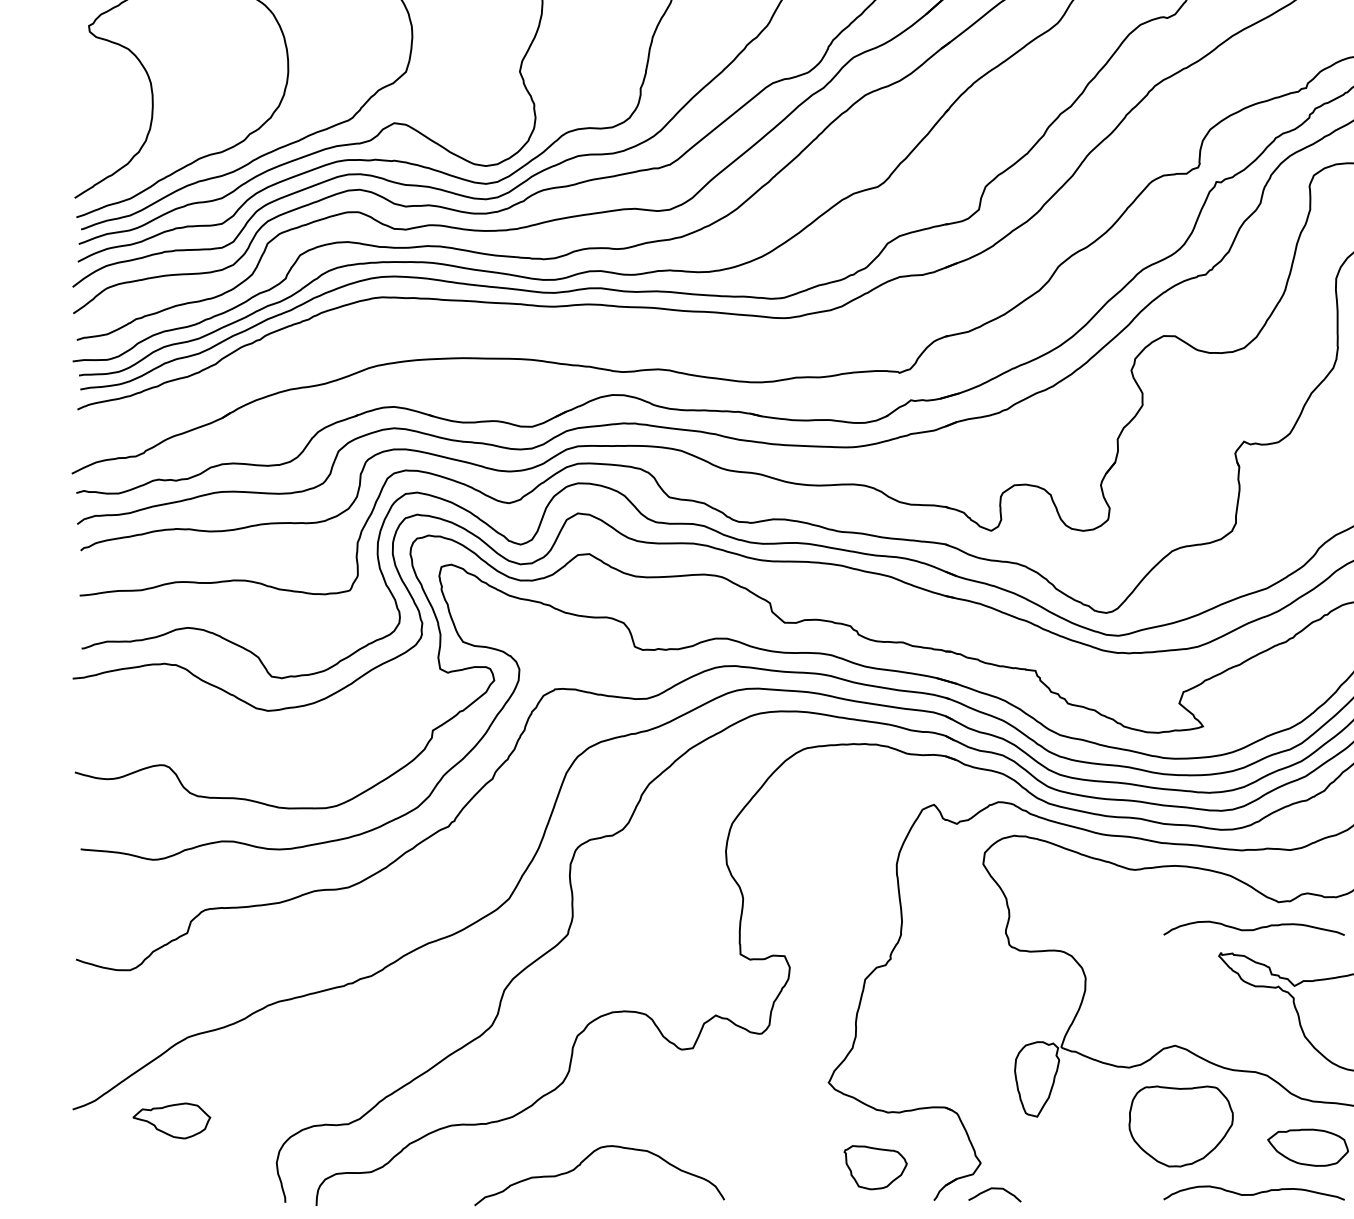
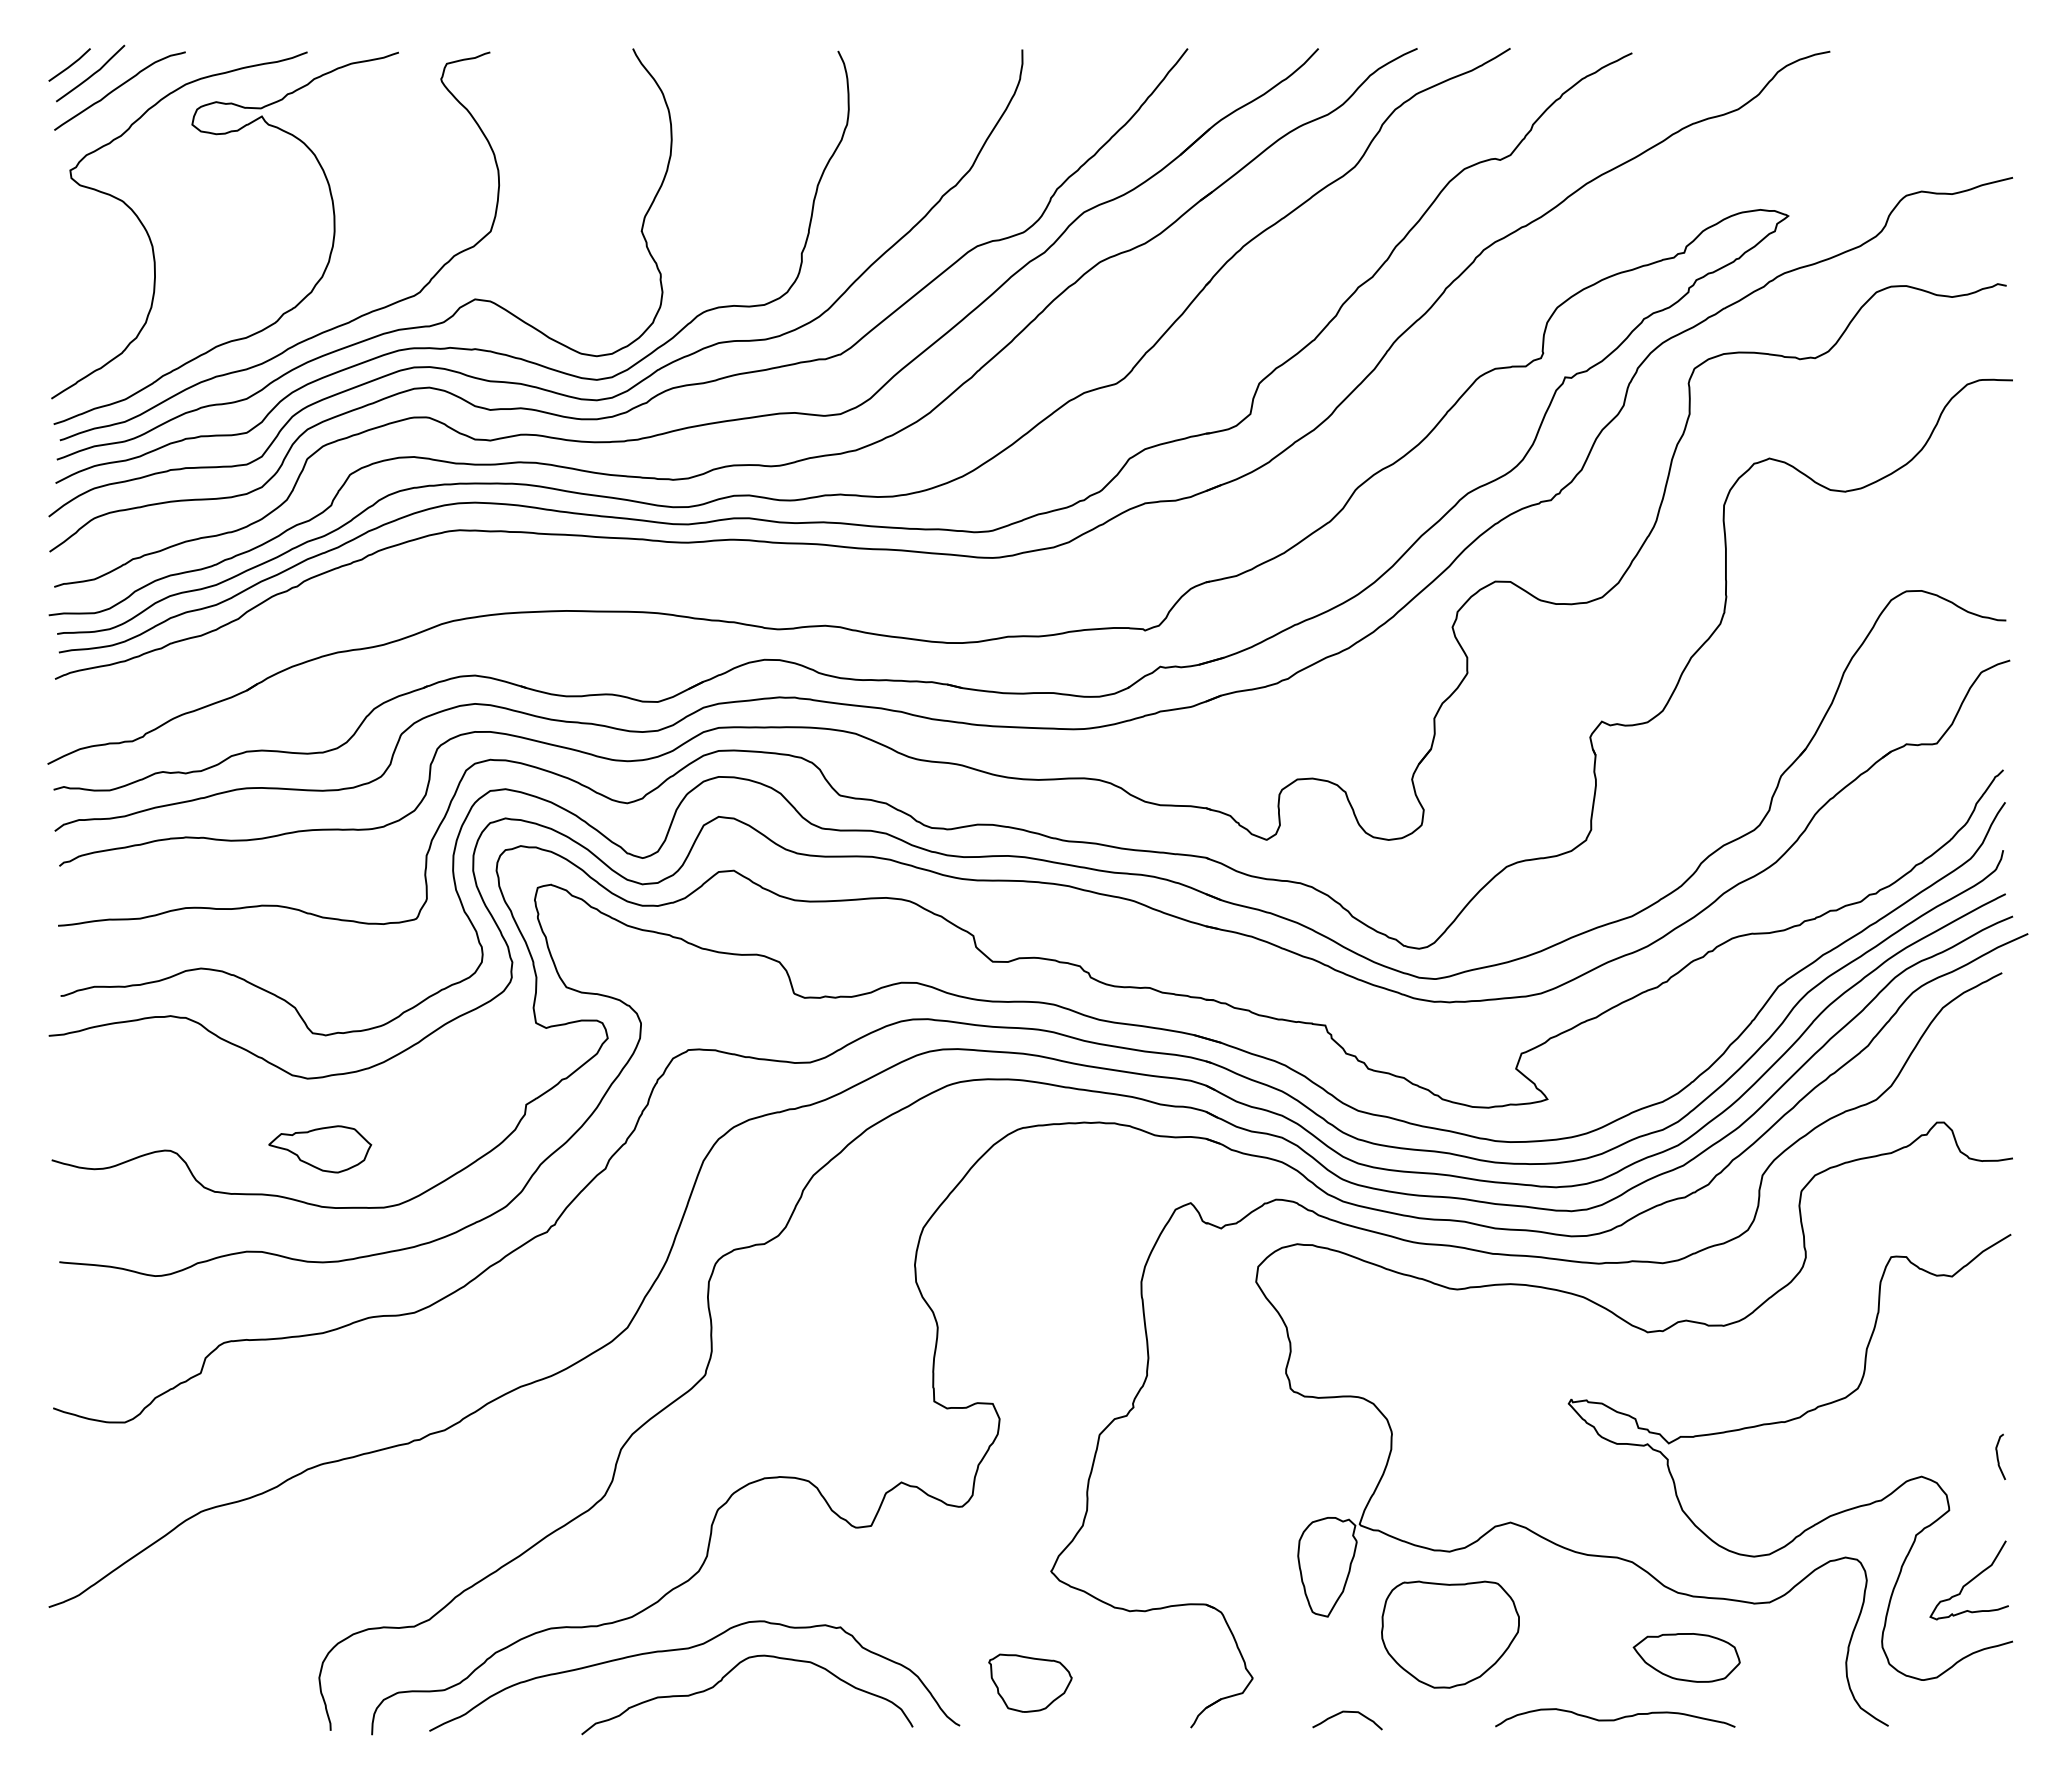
curve: (1255, 928) -> (1616, 1367), removed
part: (172, 1121) -> (320, 1149), moved
part: (1181, 1126) -> (1450, 1634), moved
curve: (555, 1141) -> (688, 1649), added
part: (875, 1167) -> (1030, 1682), moved
curve: (994, 1188) -> (1347, 1712), moved

